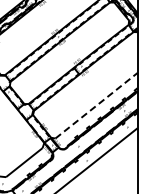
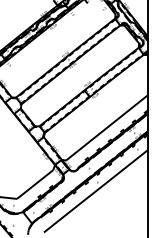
line: (97, 105) -> (107, 127), dashed -> solid

